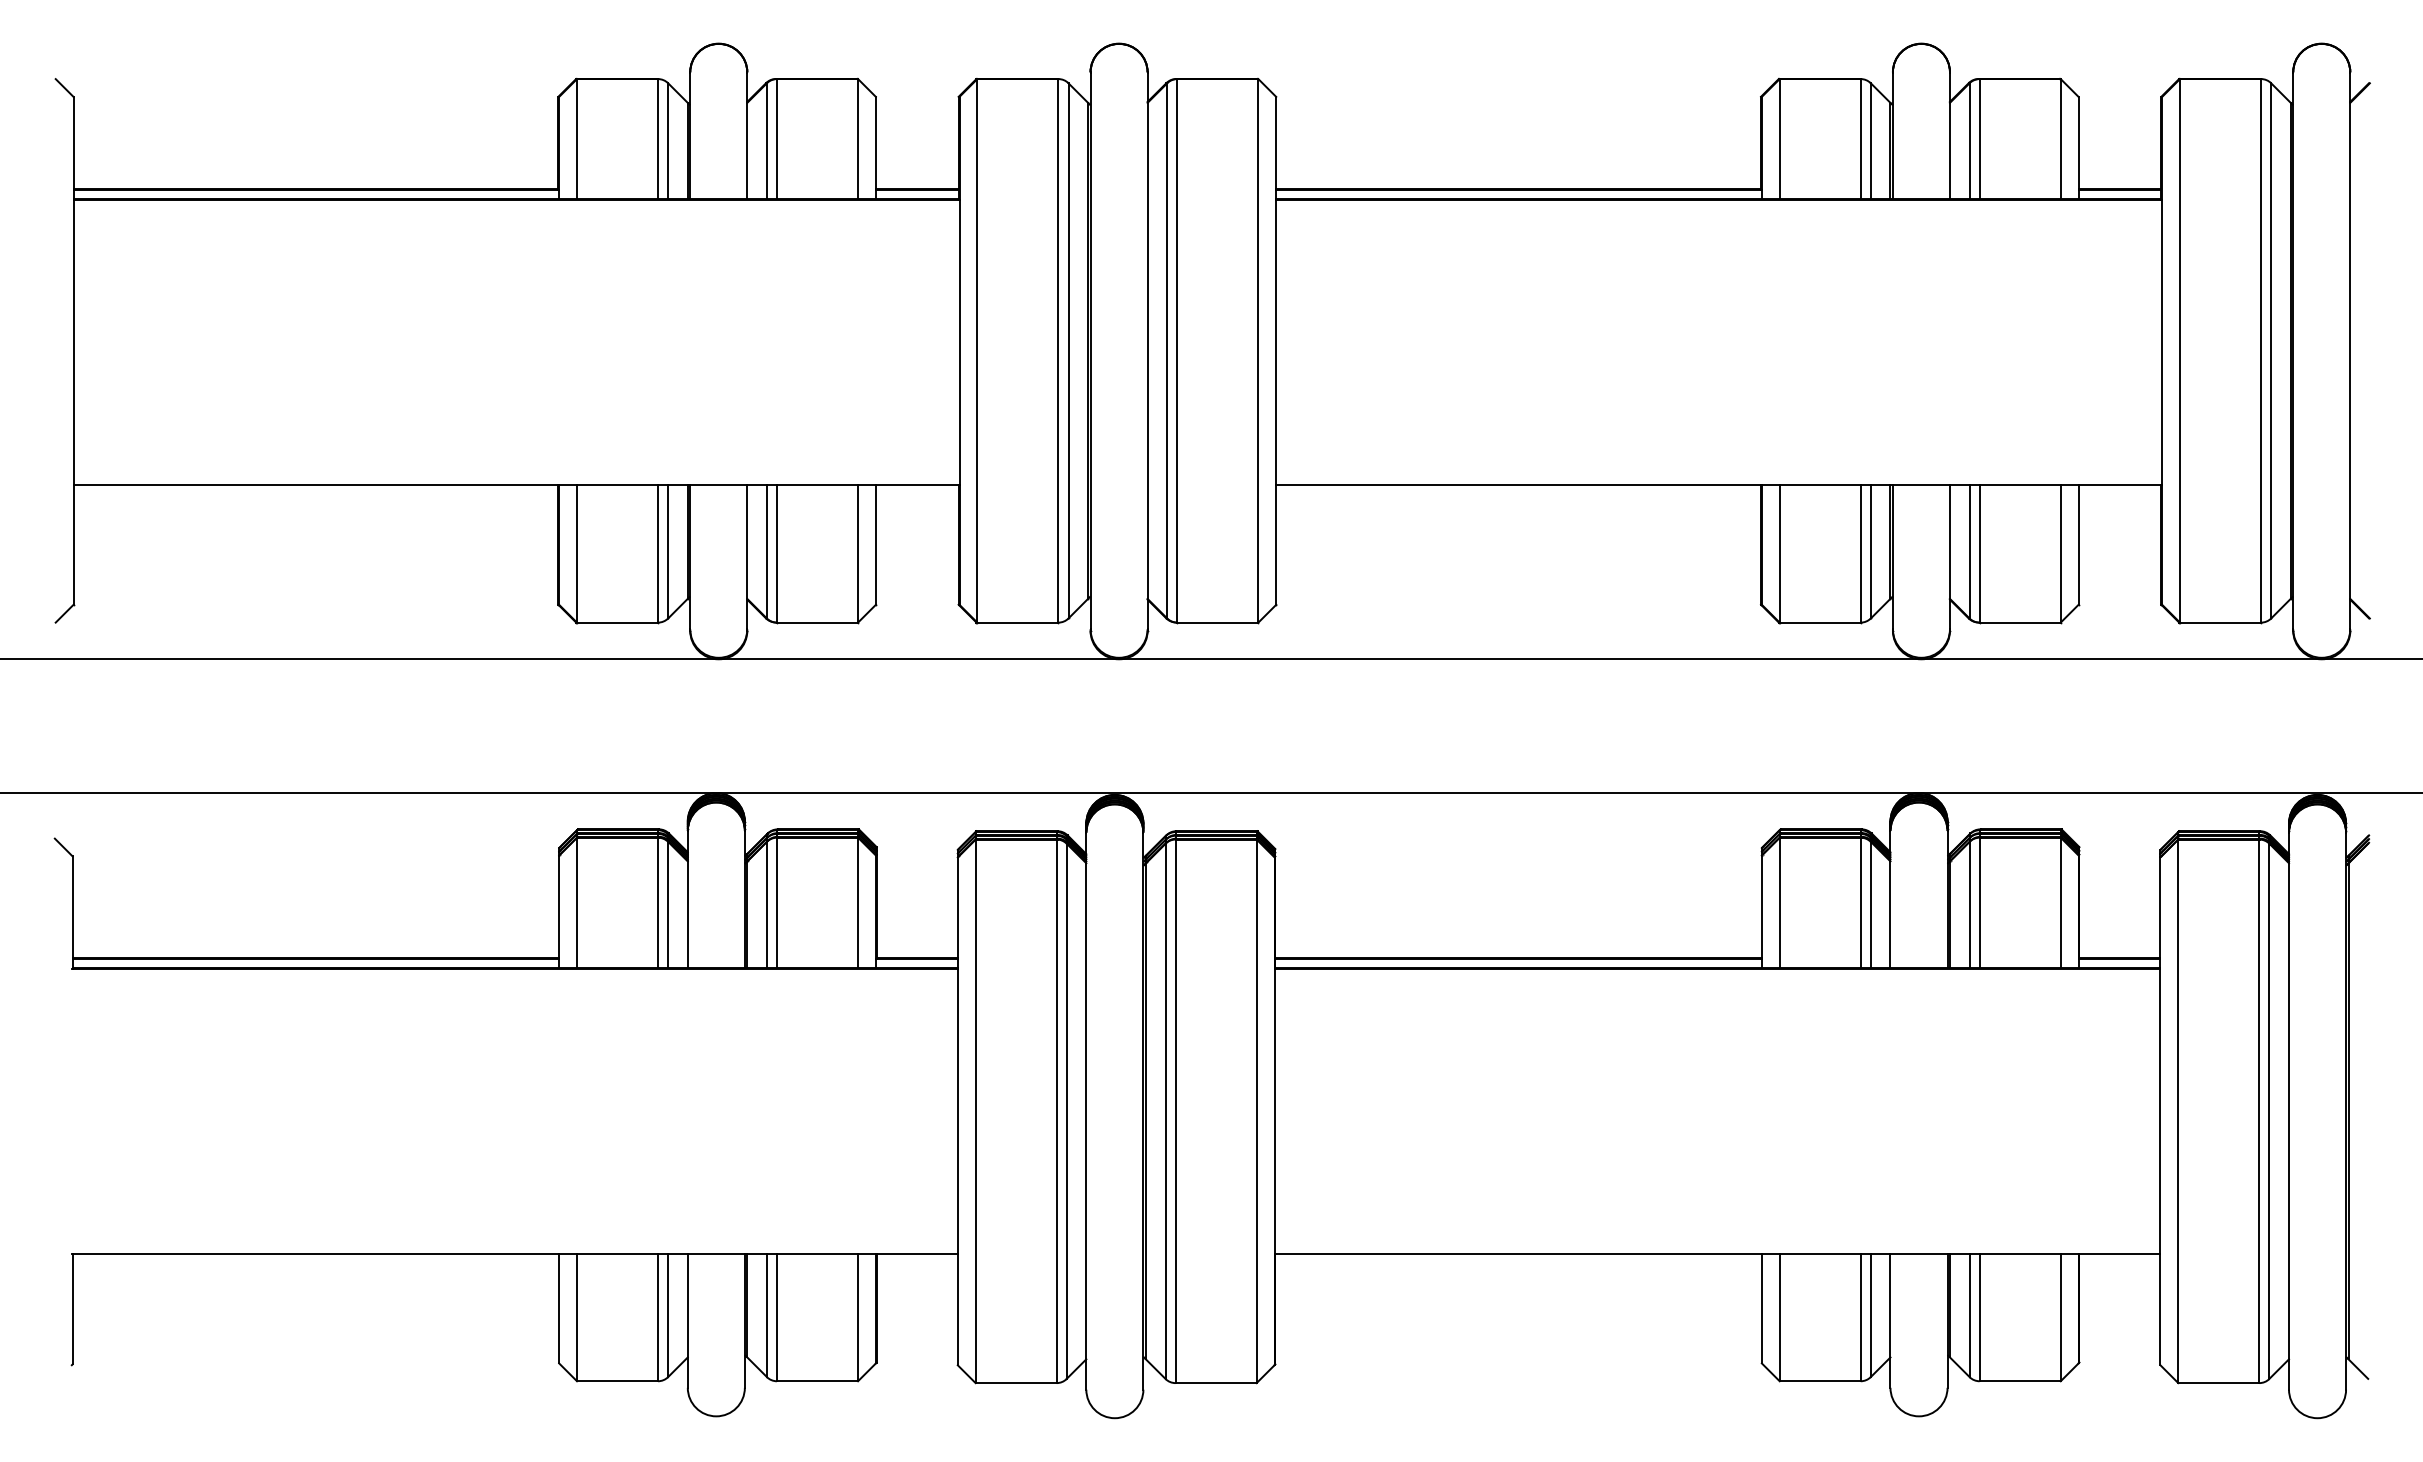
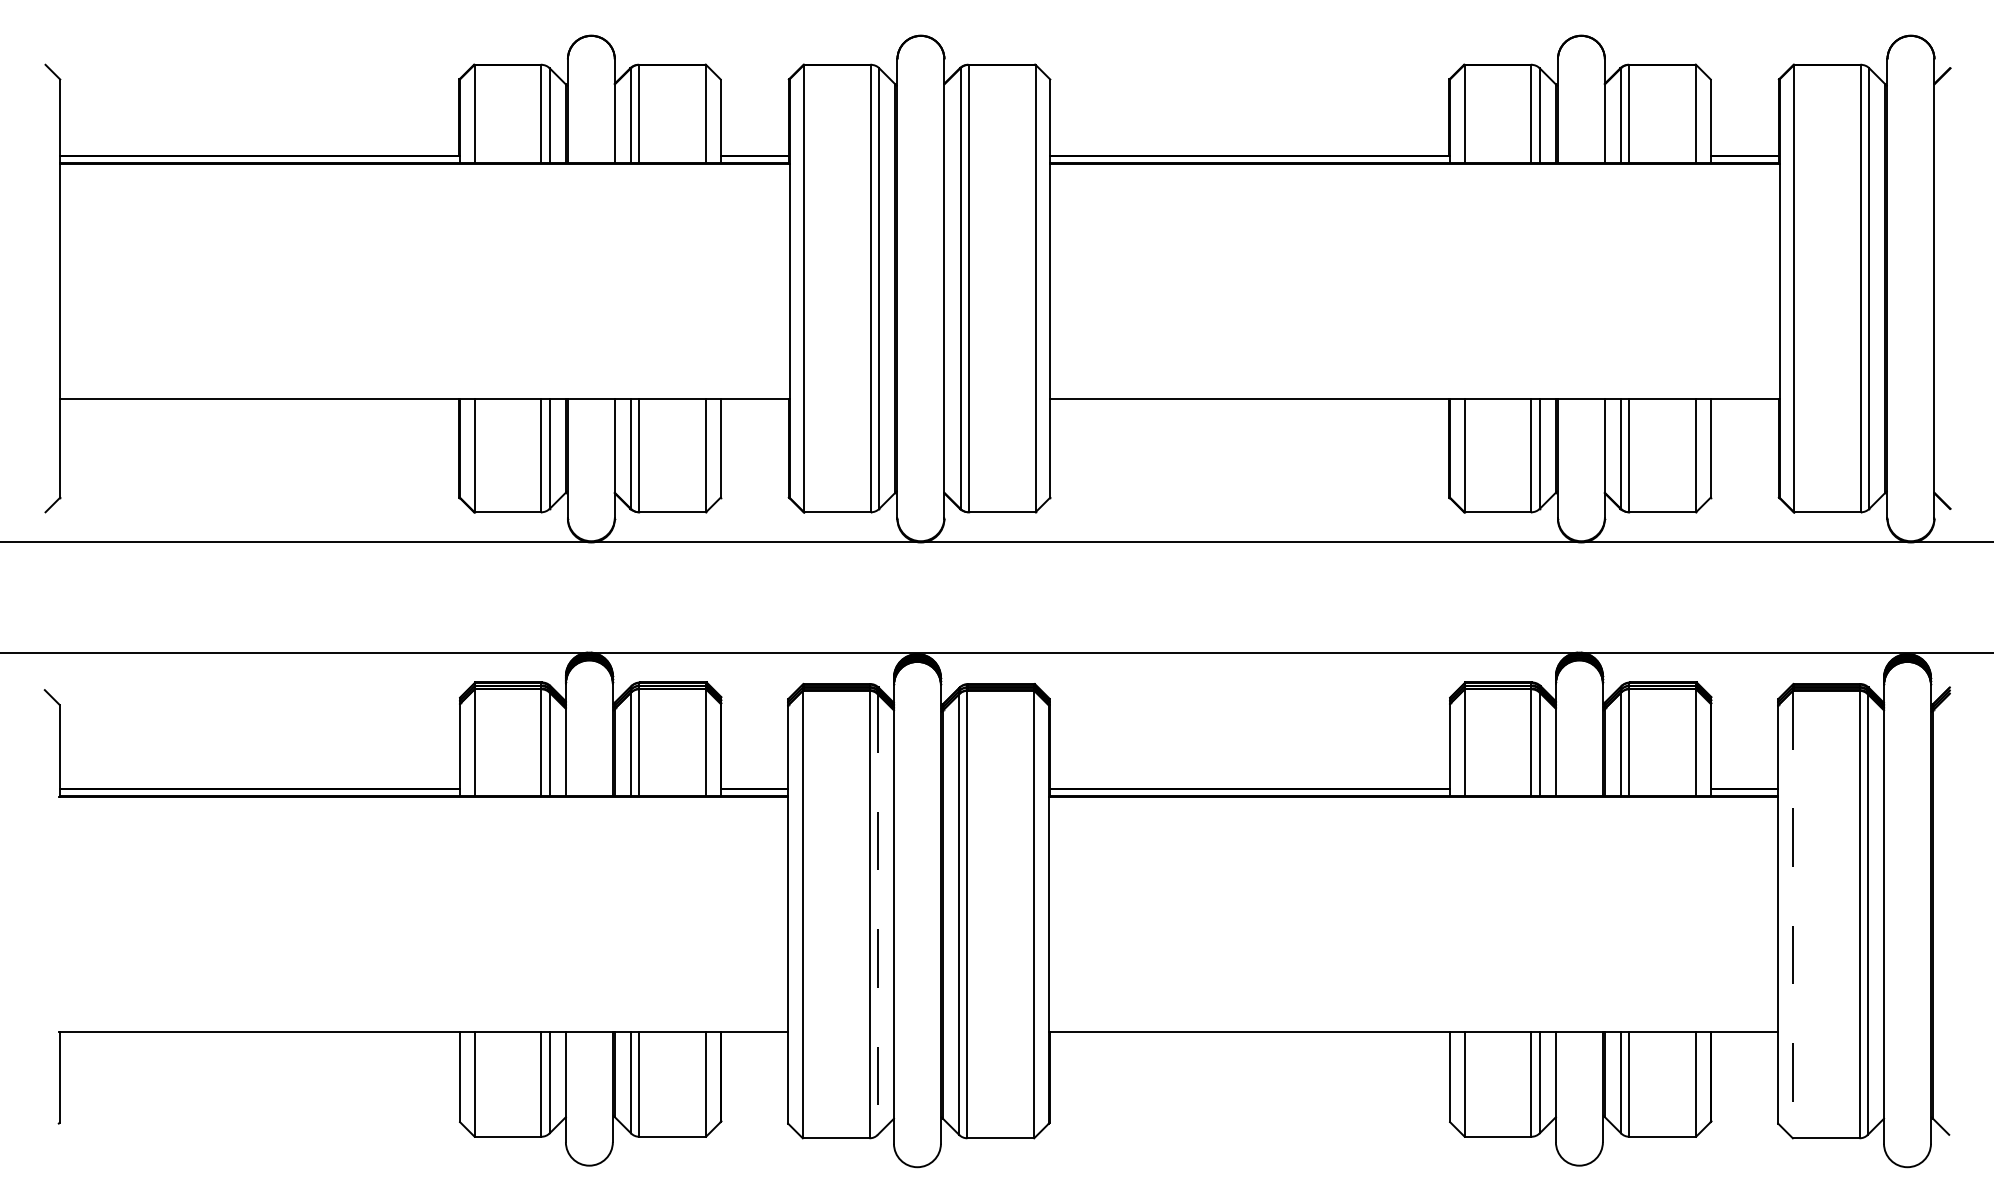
line: (1066, 1111) -> (877, 914), solid -> dashed
line: (2178, 1111) -> (1793, 914), solid -> dashed

